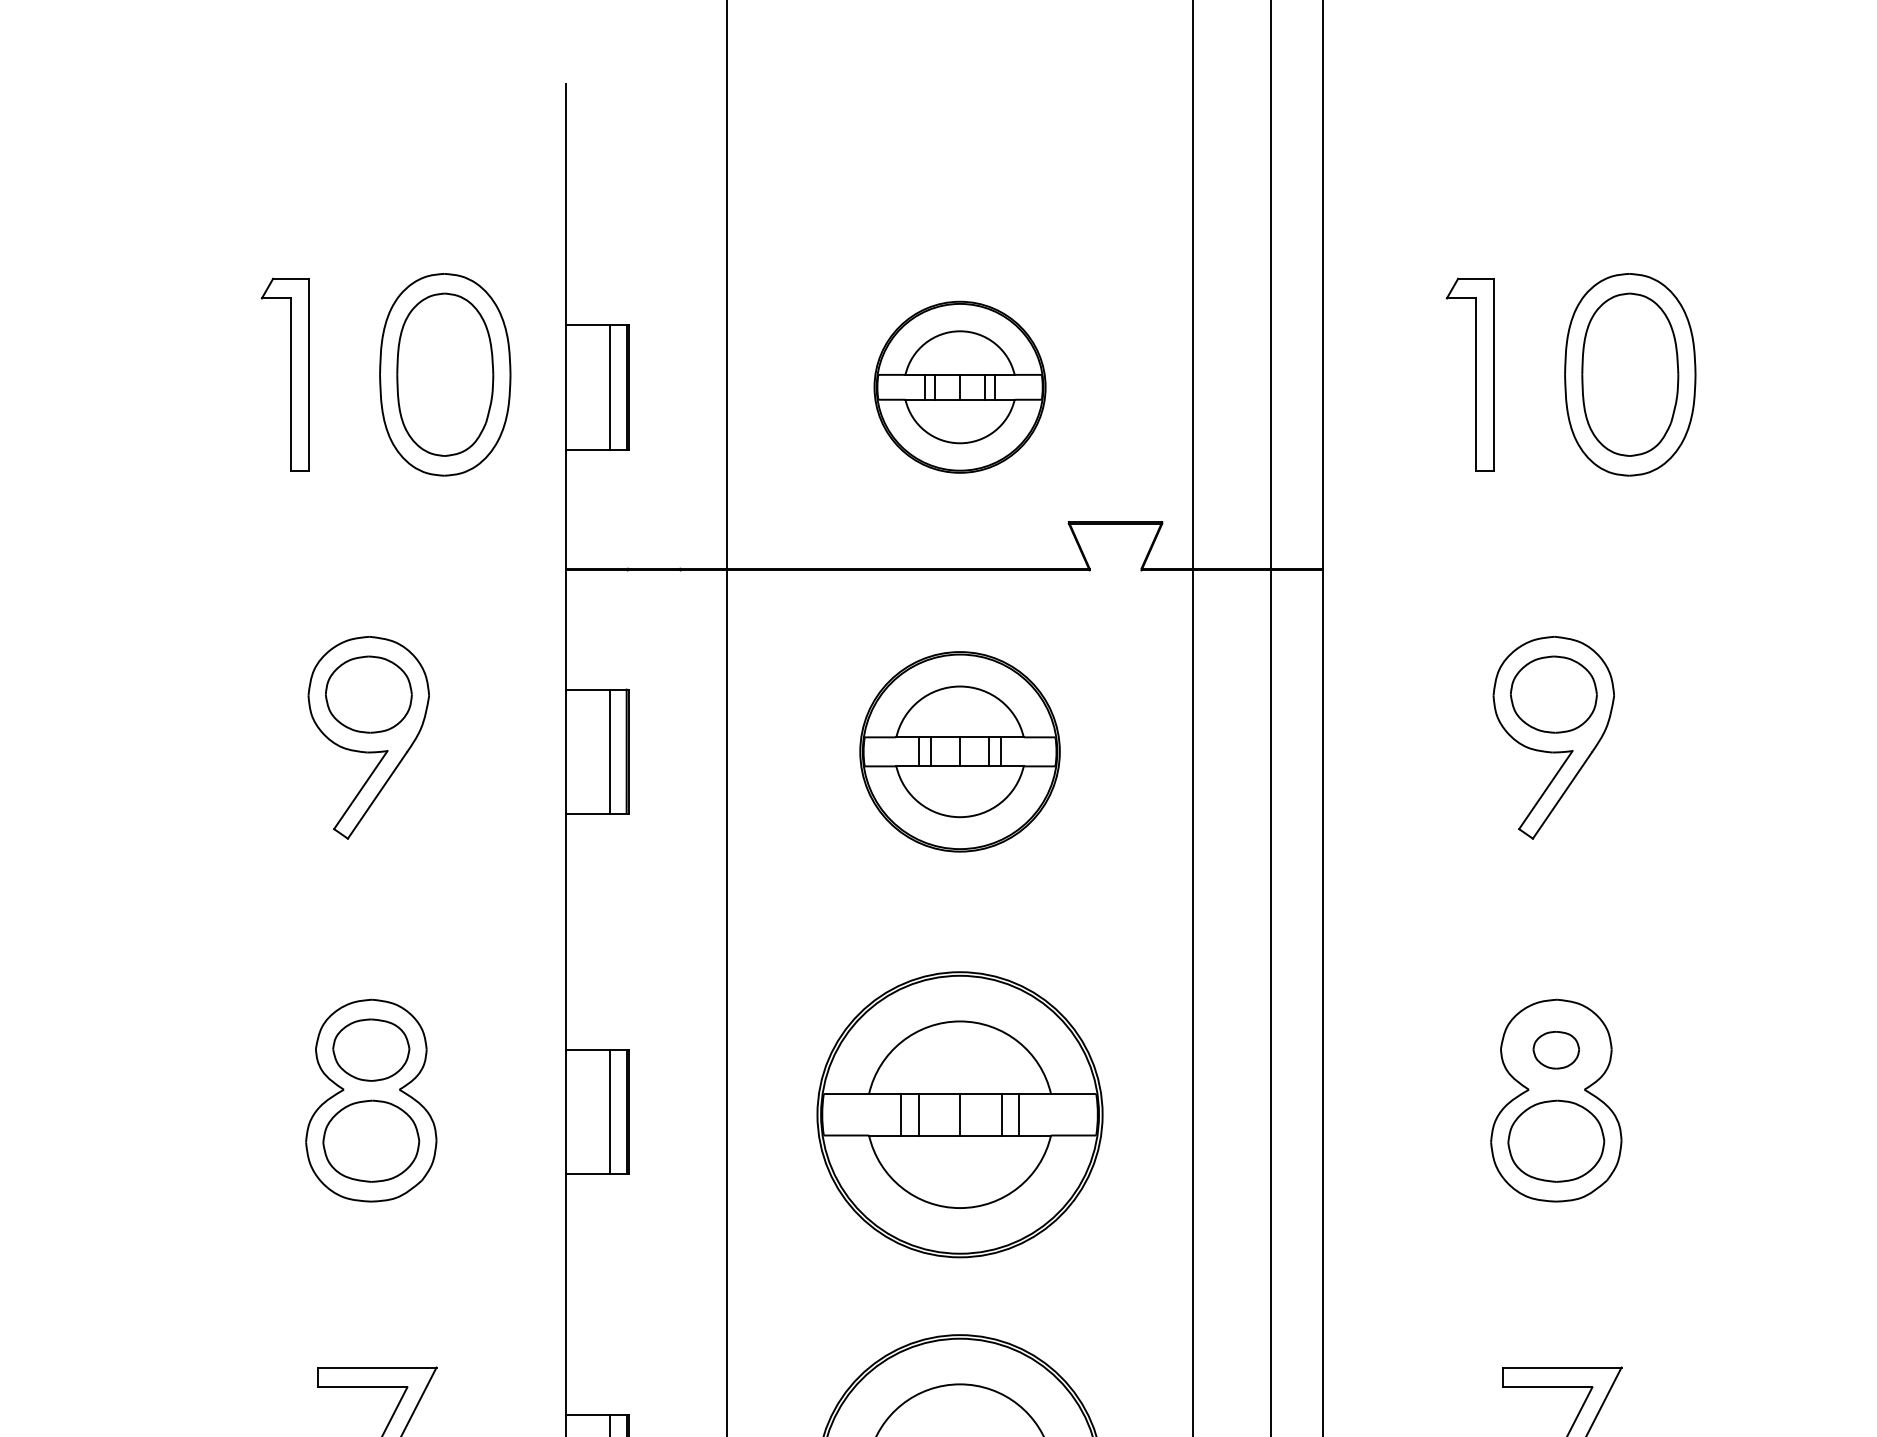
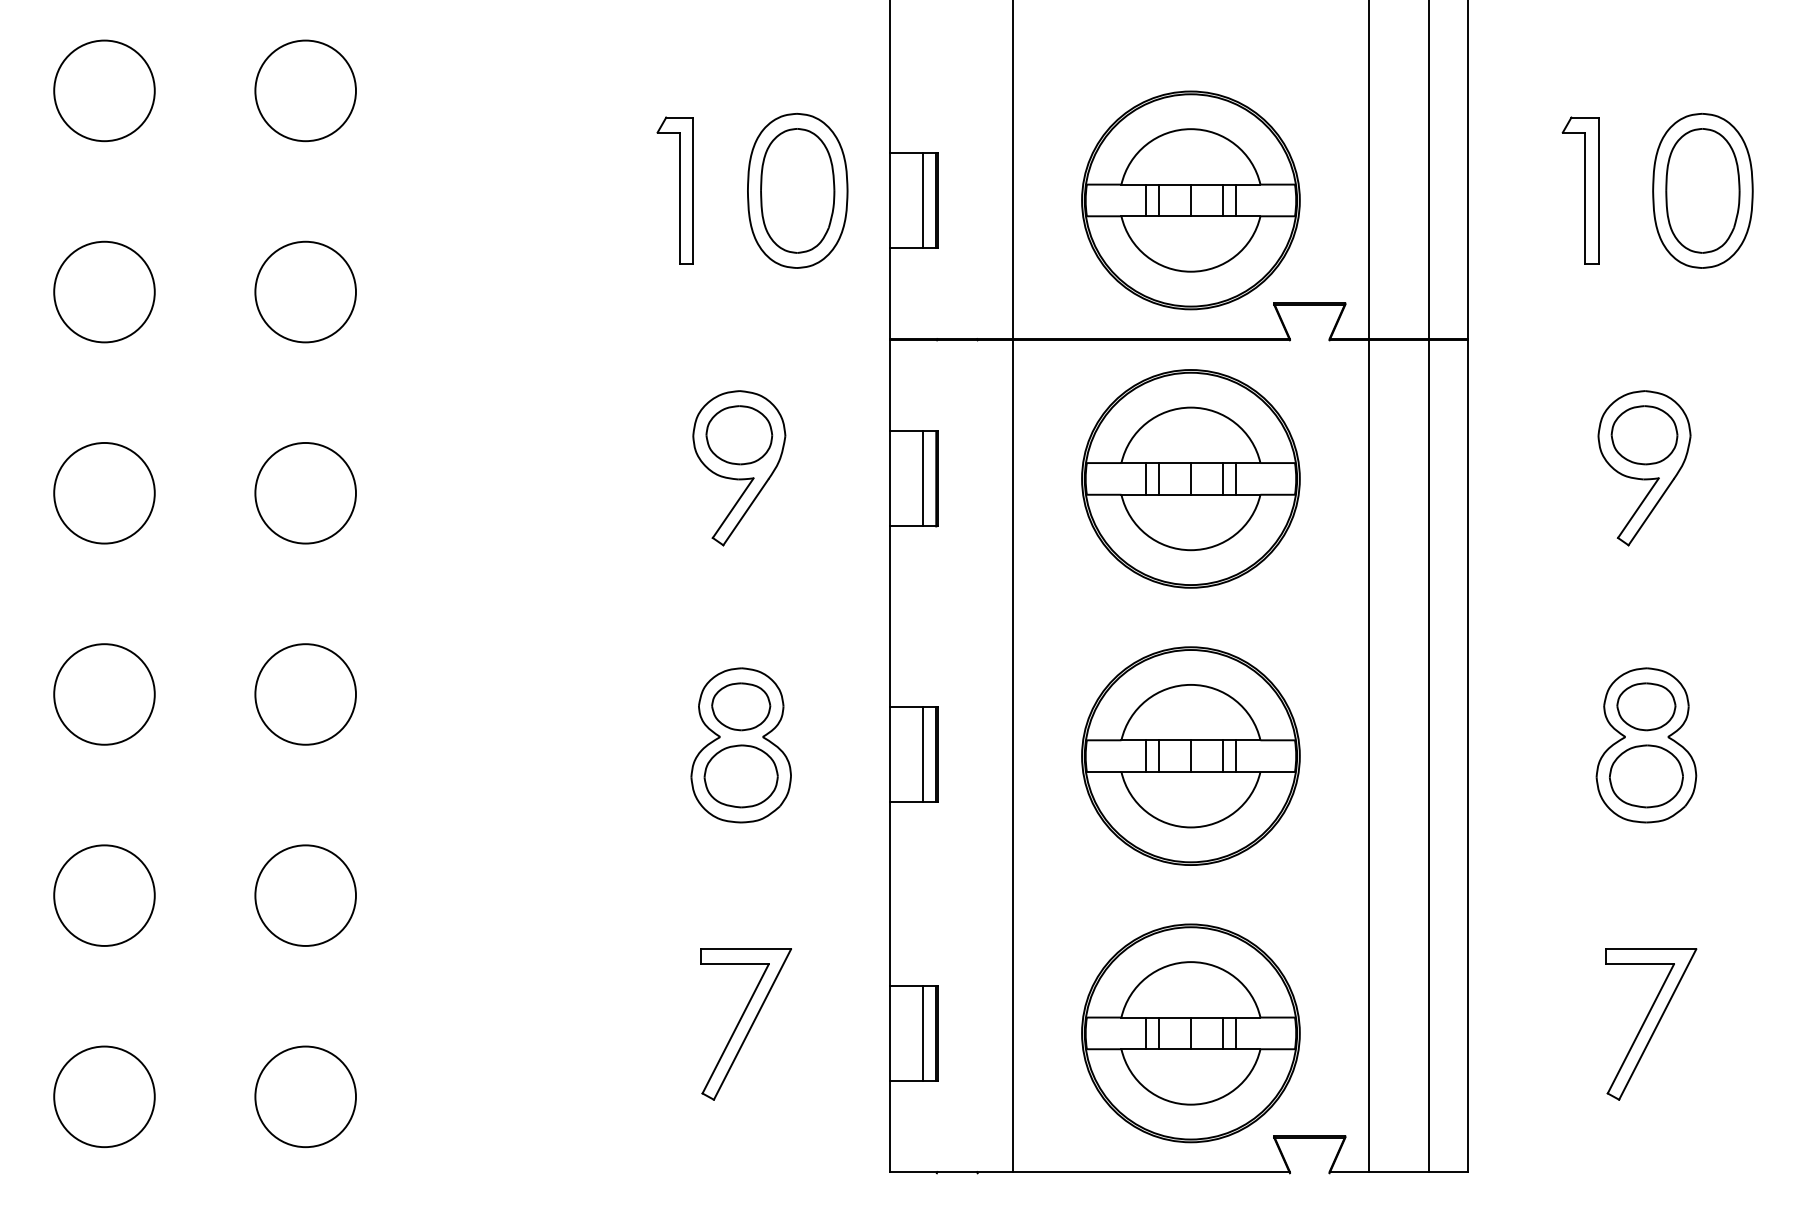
part: (959, 387) -> (1190, 200), size x1.67
part: (959, 751) -> (1190, 478), size x1.43
part: (1556, 1049) -> (1646, 706), size x1.67

